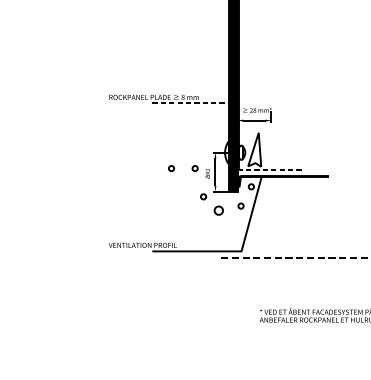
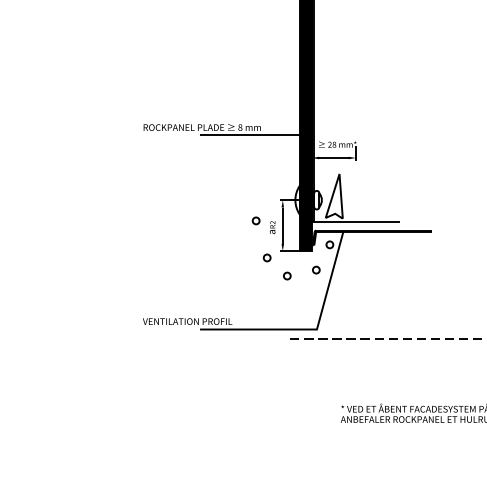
line: (191, 103) -> (251, 135), dashed -> solid
circle: (171, 168) -> (224, 220), removed
line: (271, 169) -> (356, 222), dashed -> solid
circle: (219, 210) -> (287, 275), size x0.62

